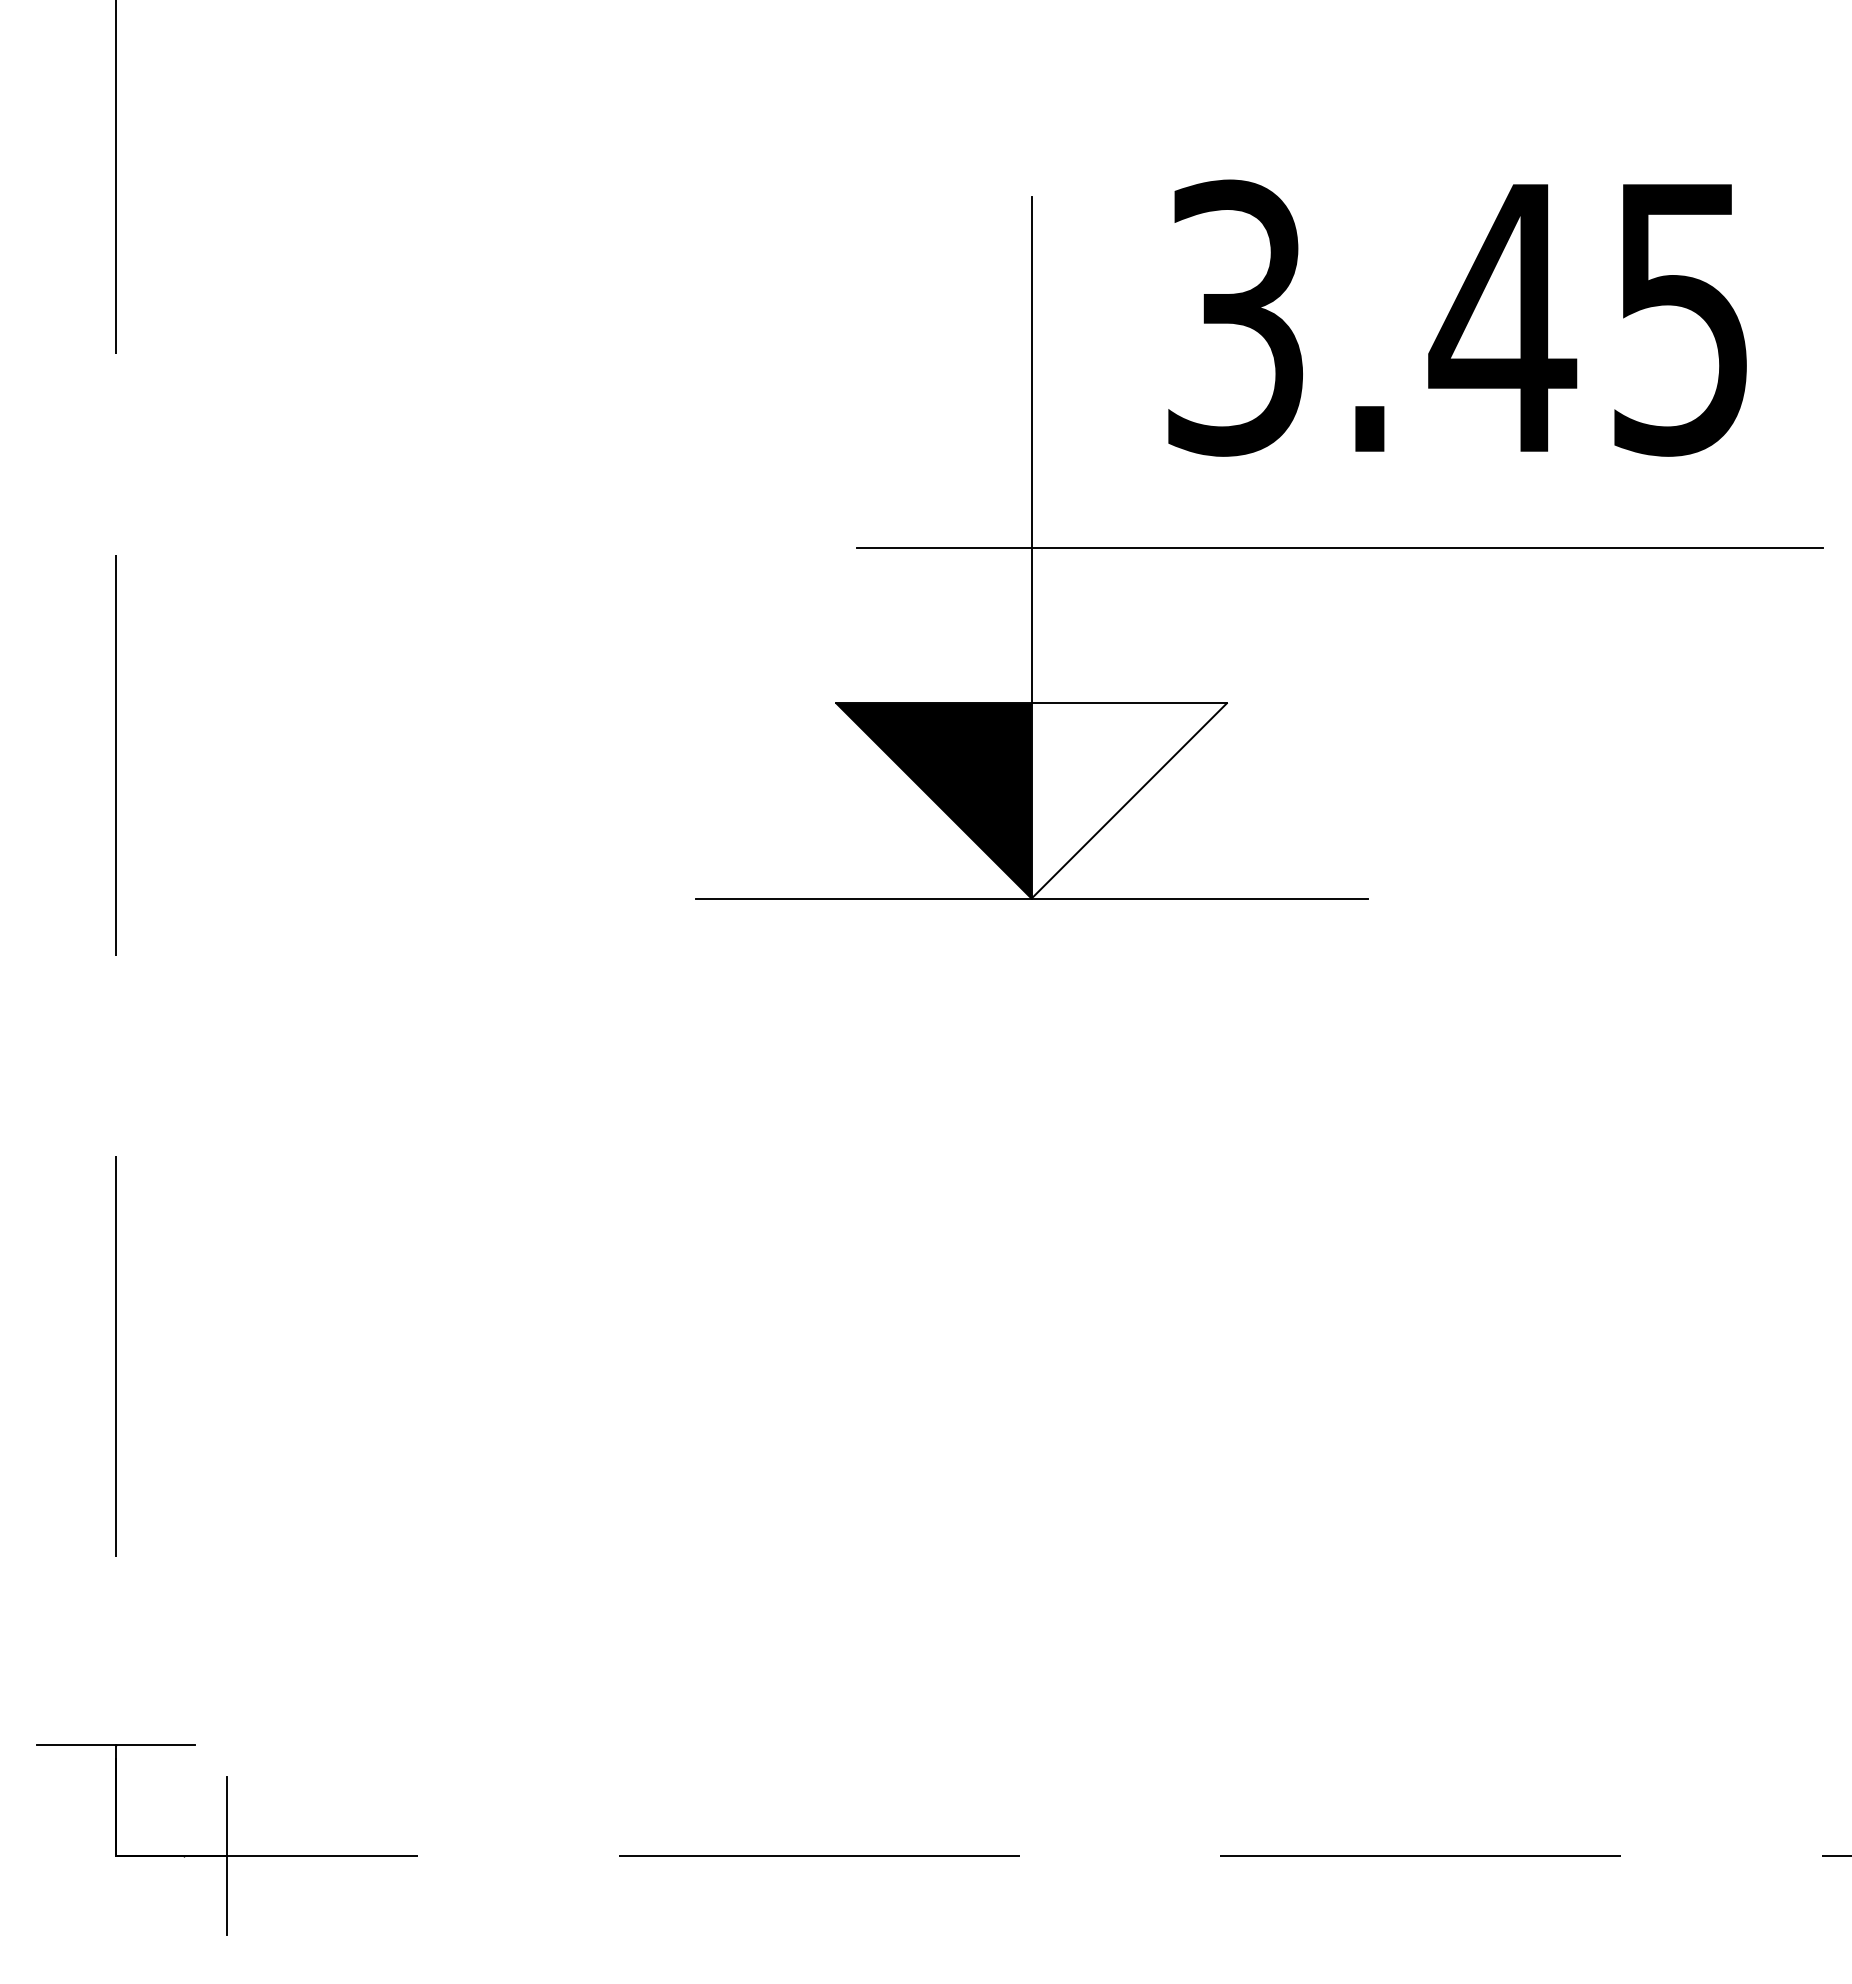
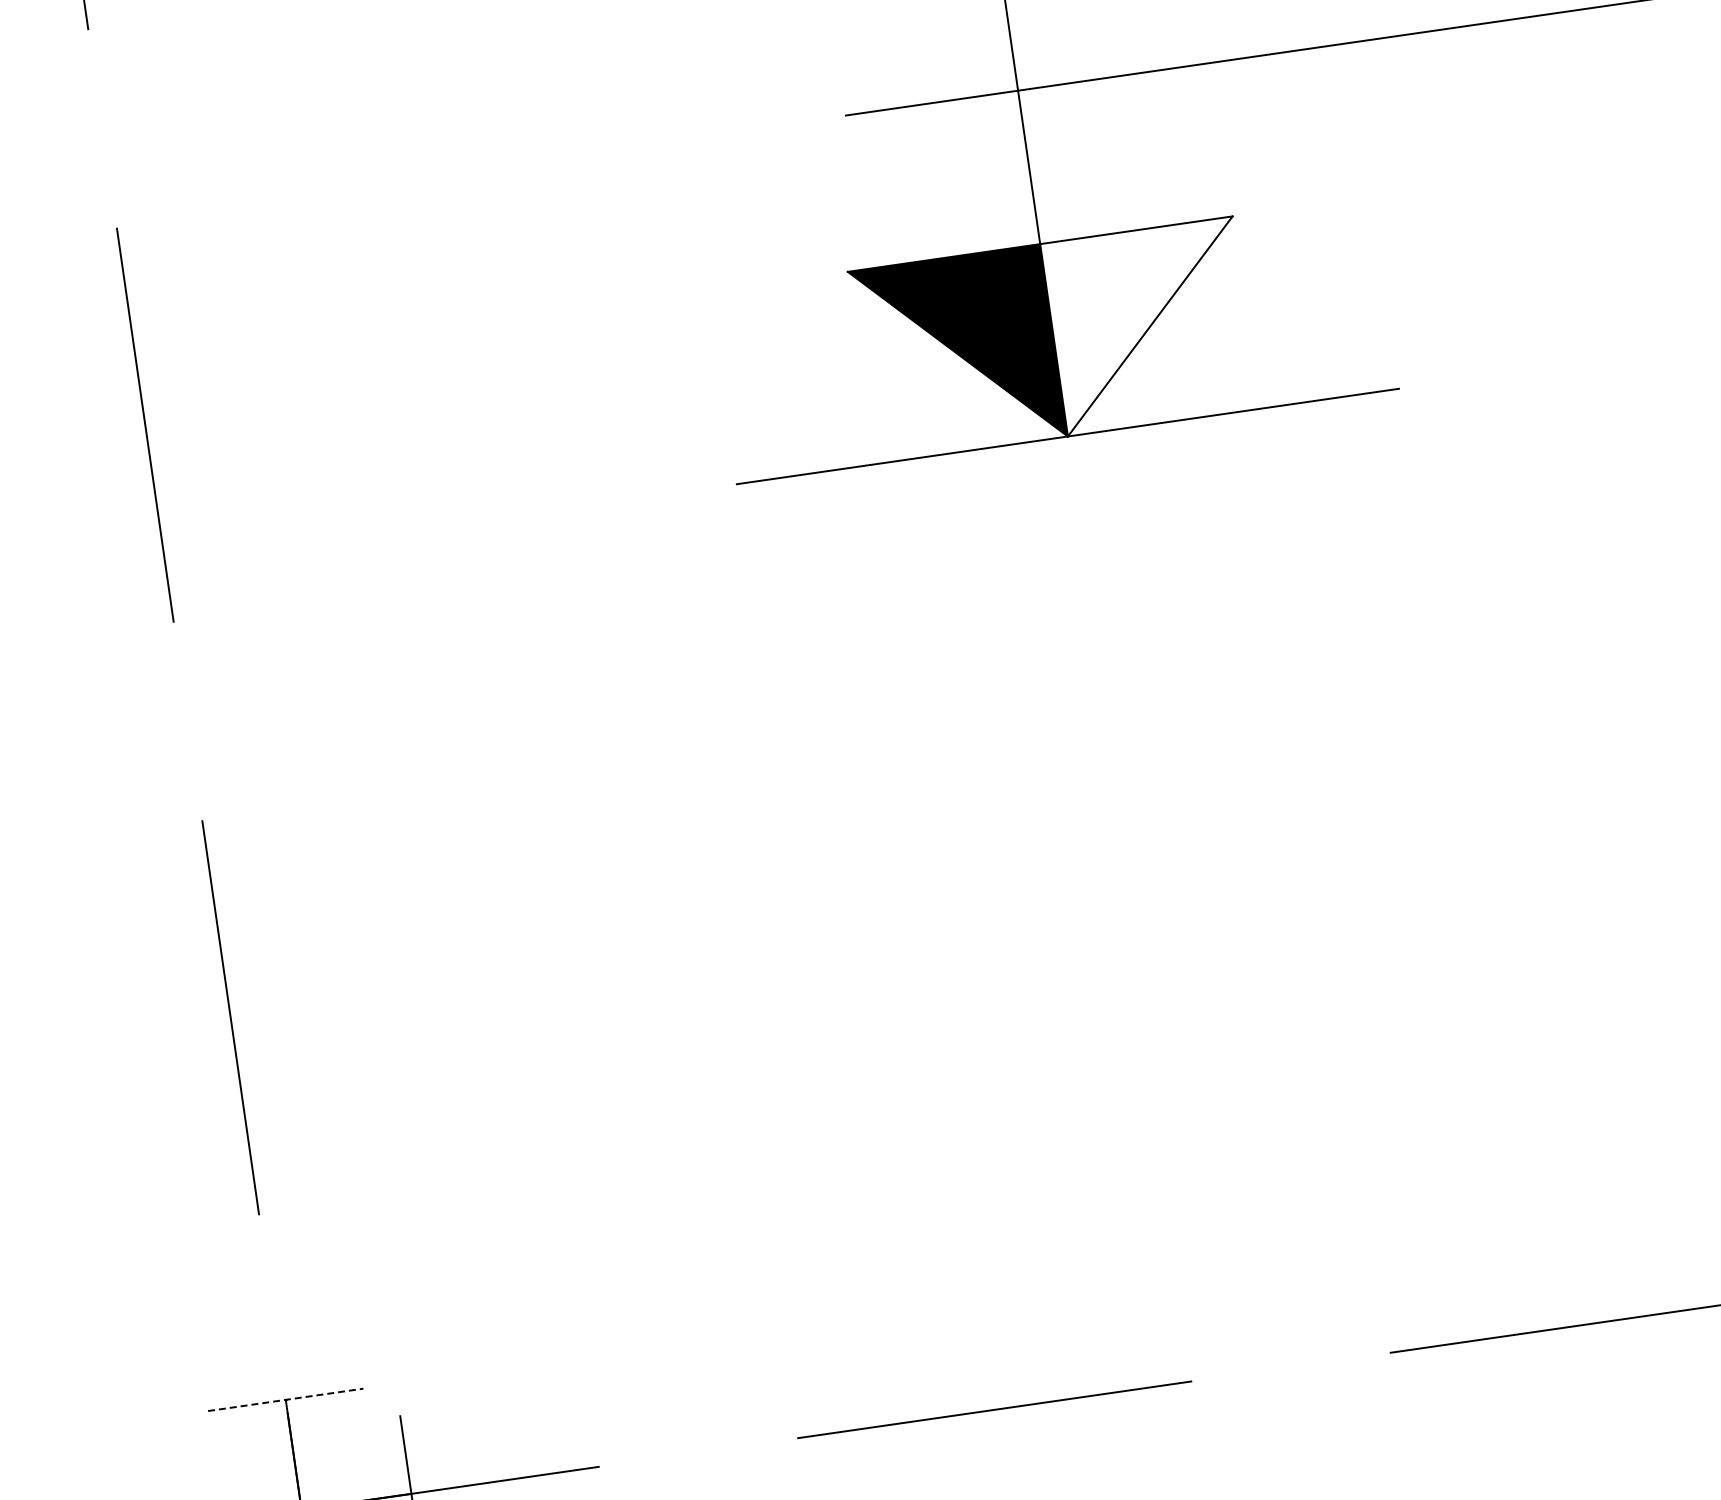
line: (115, 1744) -> (285, 1399), solid -> dashed

